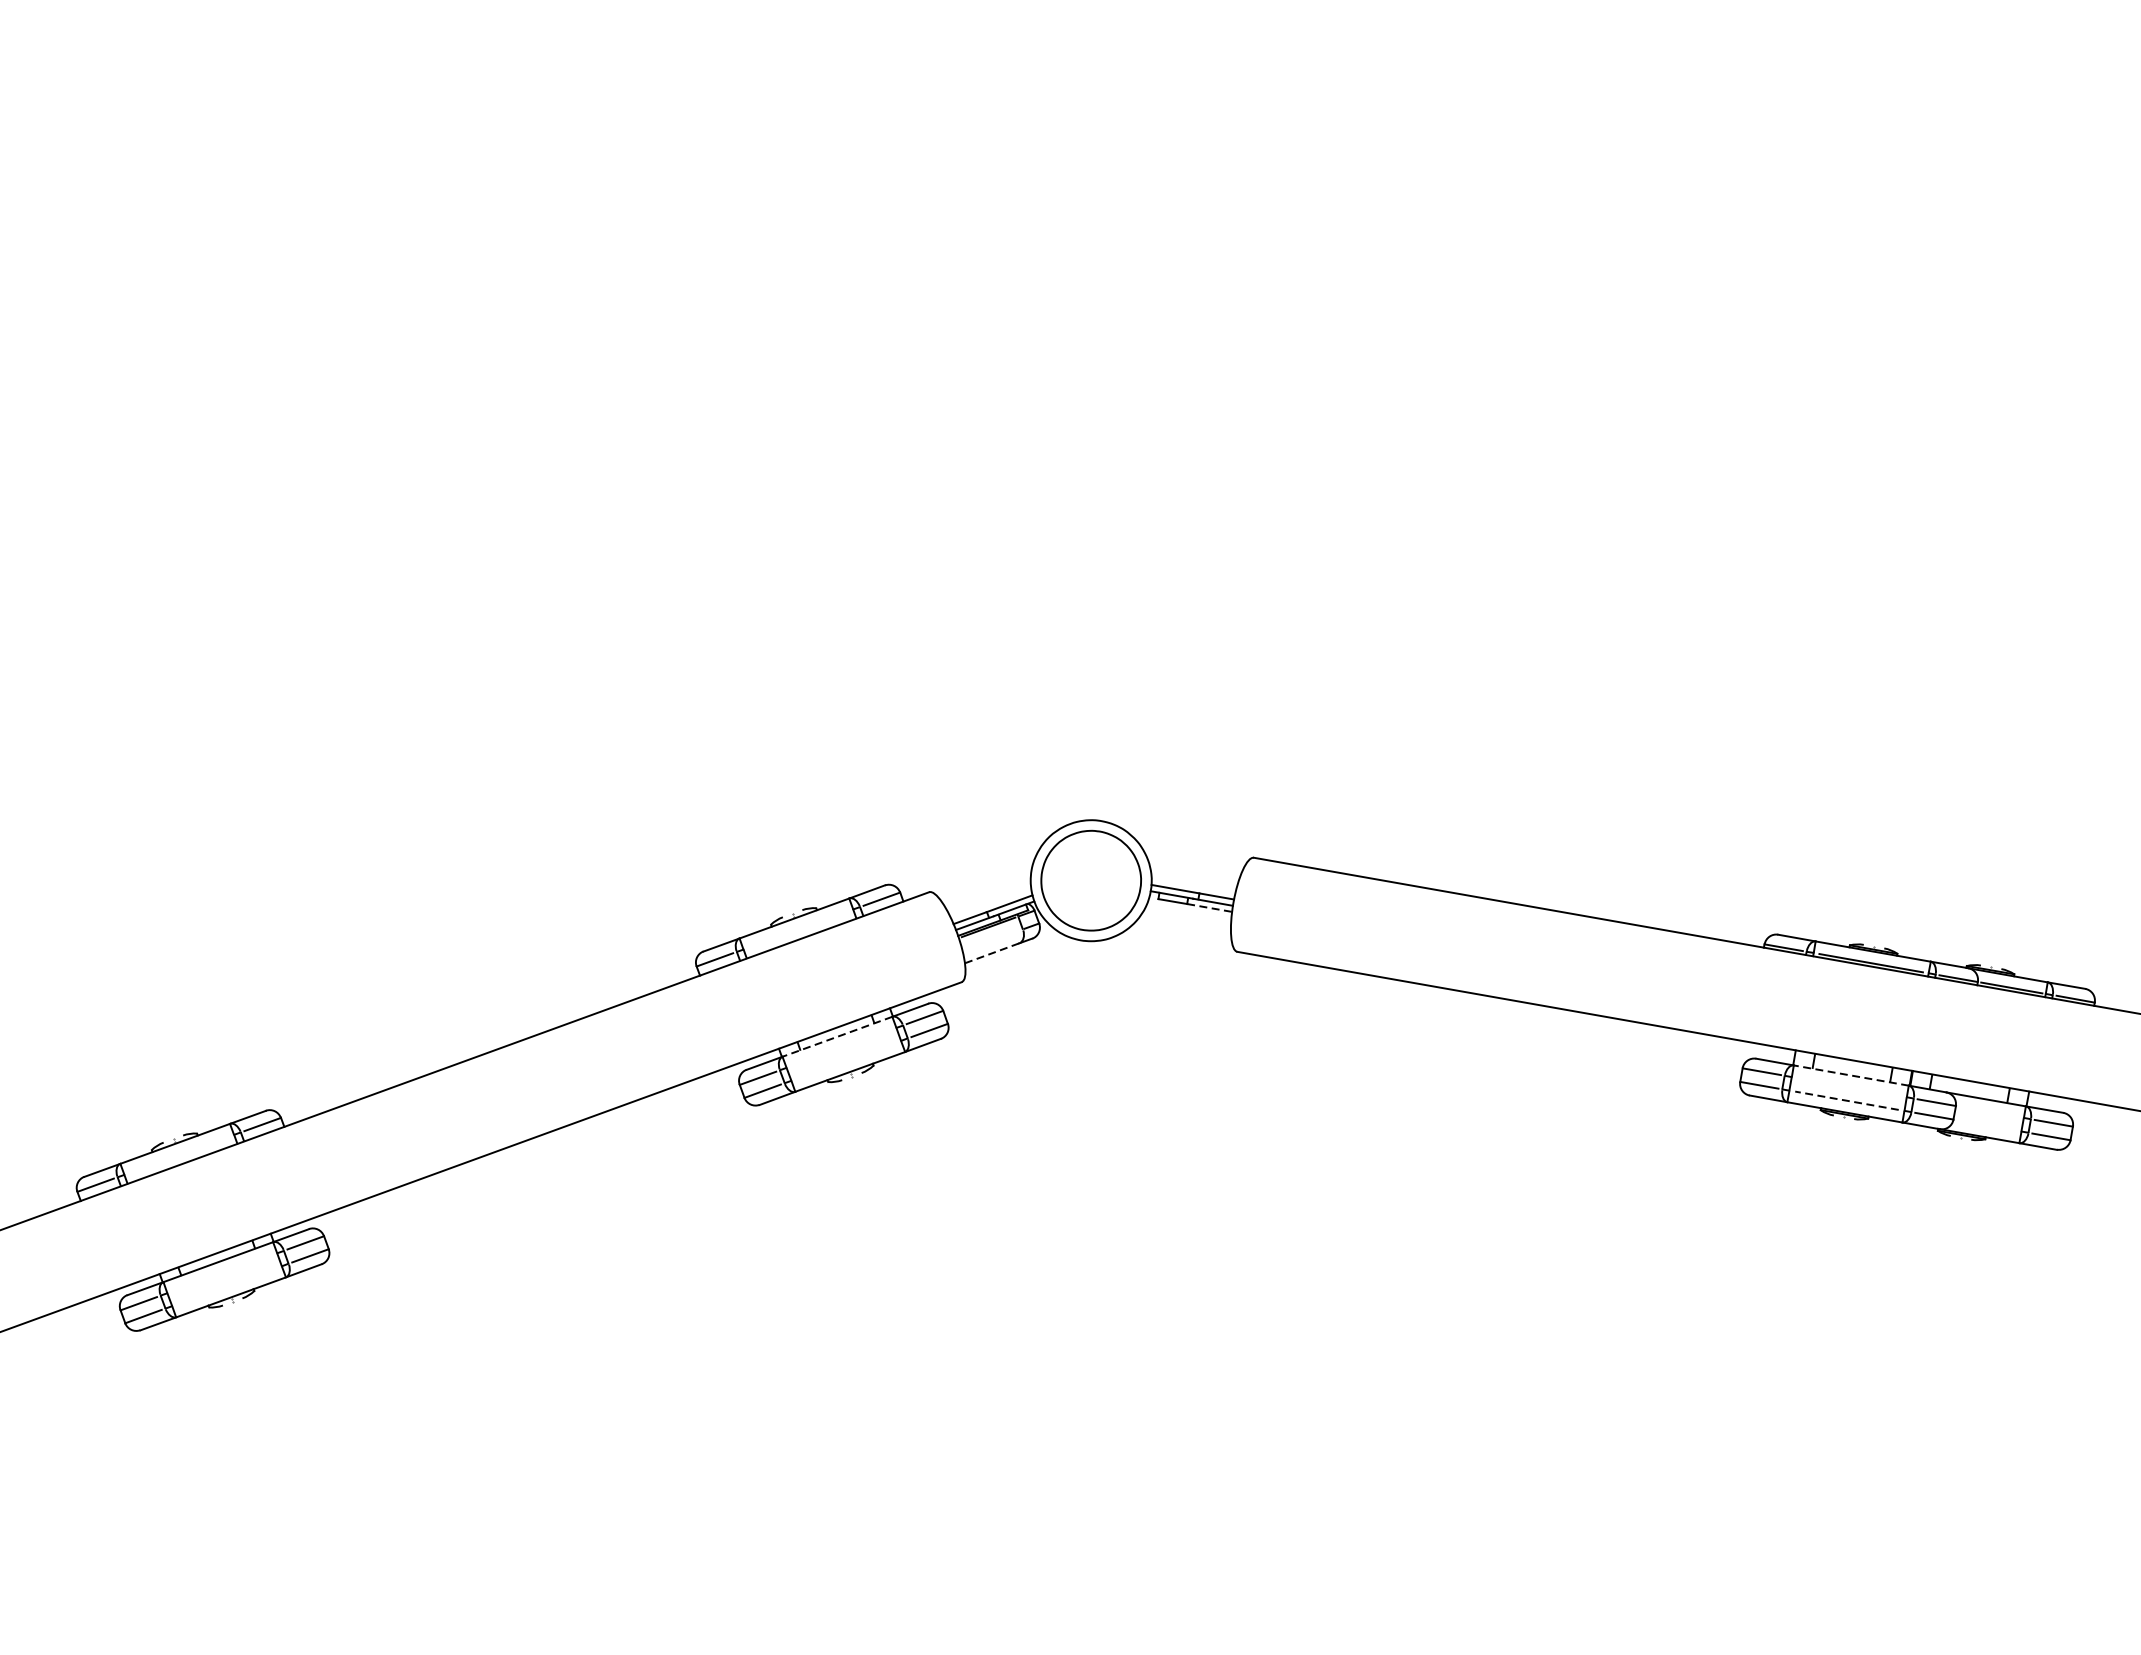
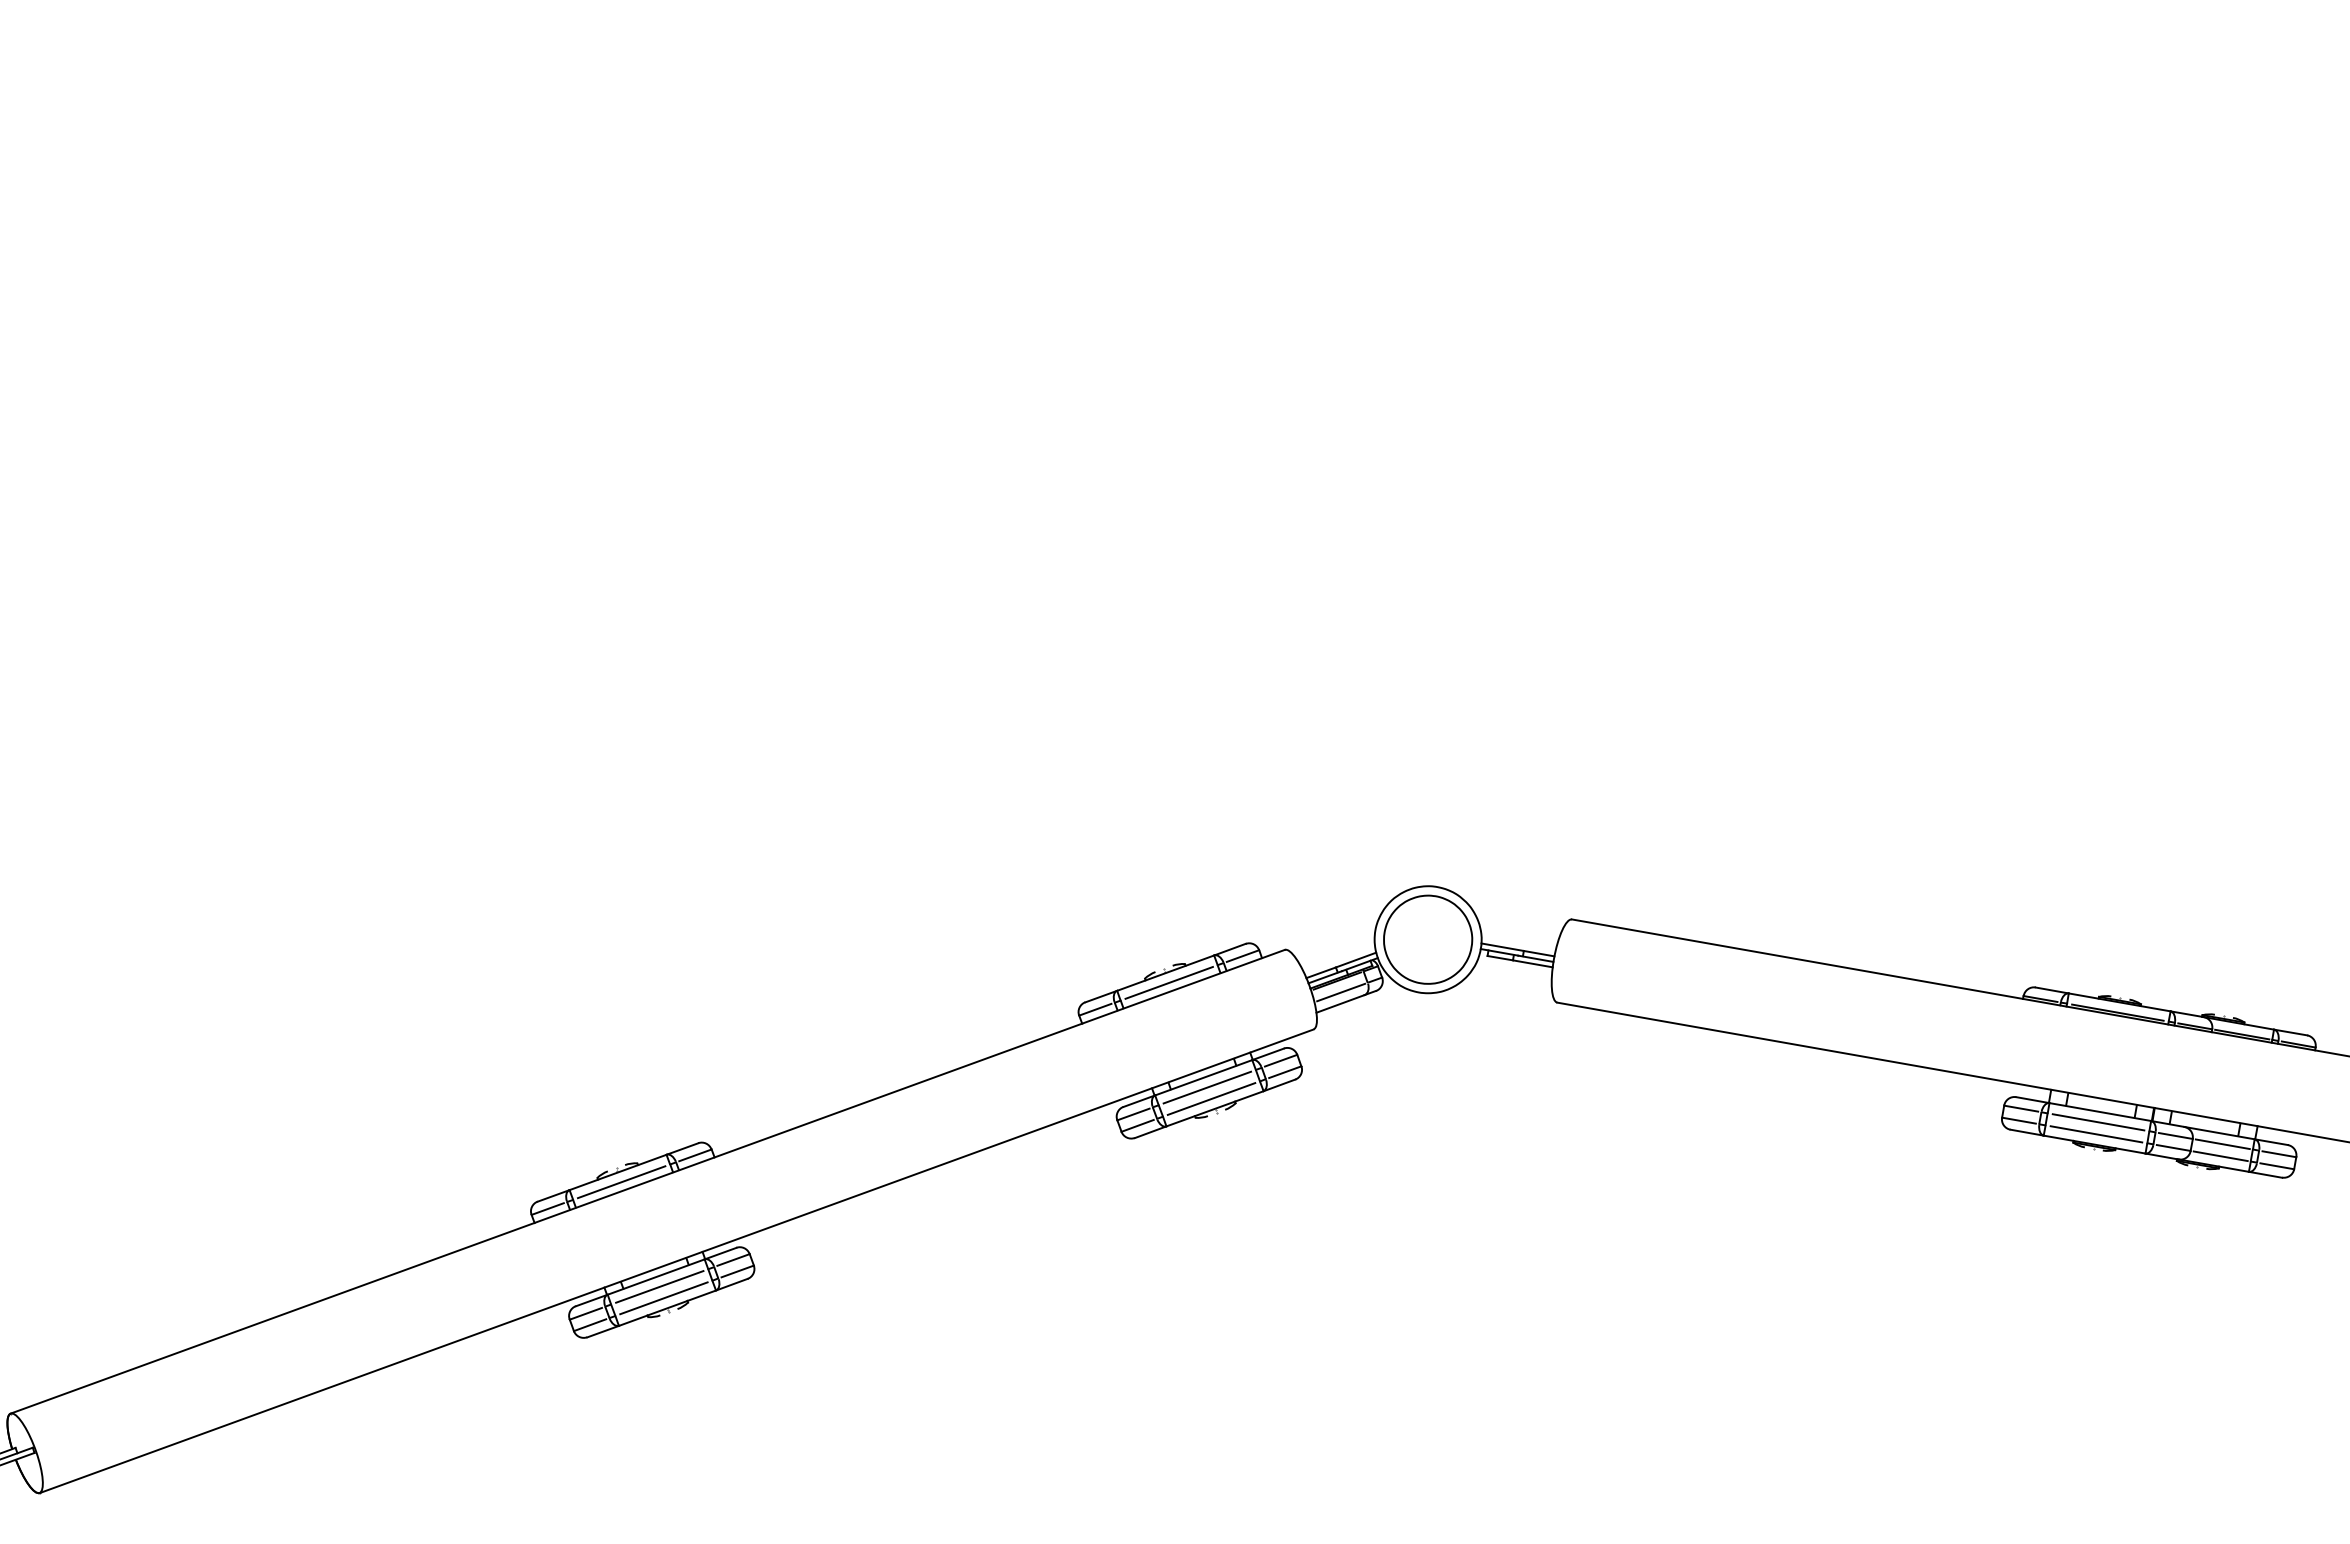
line: (1210, 907) -> (1533, 963), dashed -> solid
line: (797, 929) -> (1168, 982), added
line: (993, 940) -> (1341, 992), added
line: (992, 952) -> (1340, 1003), dashed -> solid
line: (837, 1036) -> (1203, 1077), dashed -> solid
line: (841, 1047) -> (1207, 1087), added
line: (846, 1060) -> (1211, 1098), added
line: (1851, 1076) -> (2100, 1112), dashed -> solid
line: (1849, 1087) -> (2098, 1122), added
line: (1845, 1100) -> (2095, 1134), dashed -> solid
line: (1989, 1112) -> (2222, 1144), added
line: (1987, 1125) -> (2220, 1156), added
line: (179, 1155) -> (621, 1182), added
line: (222, 1272) -> (659, 1286), added
line: (226, 1286) -> (663, 1298), added

